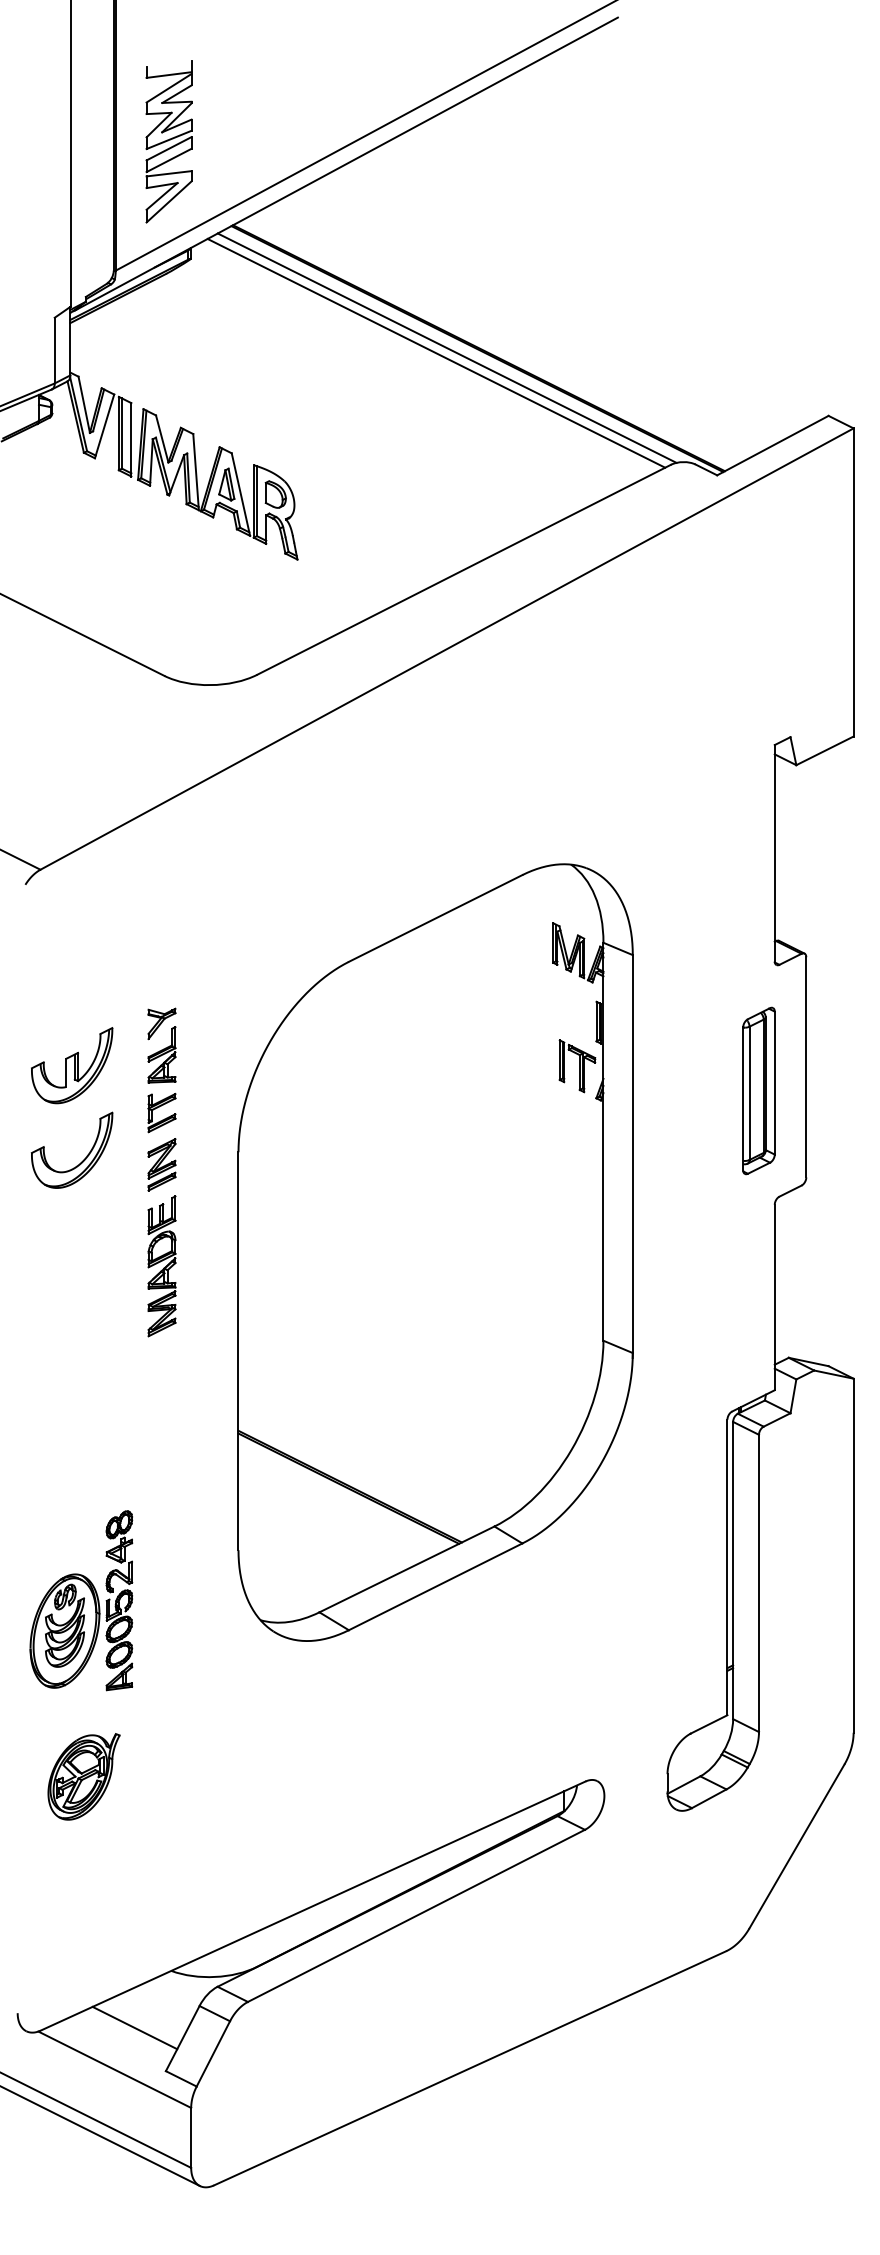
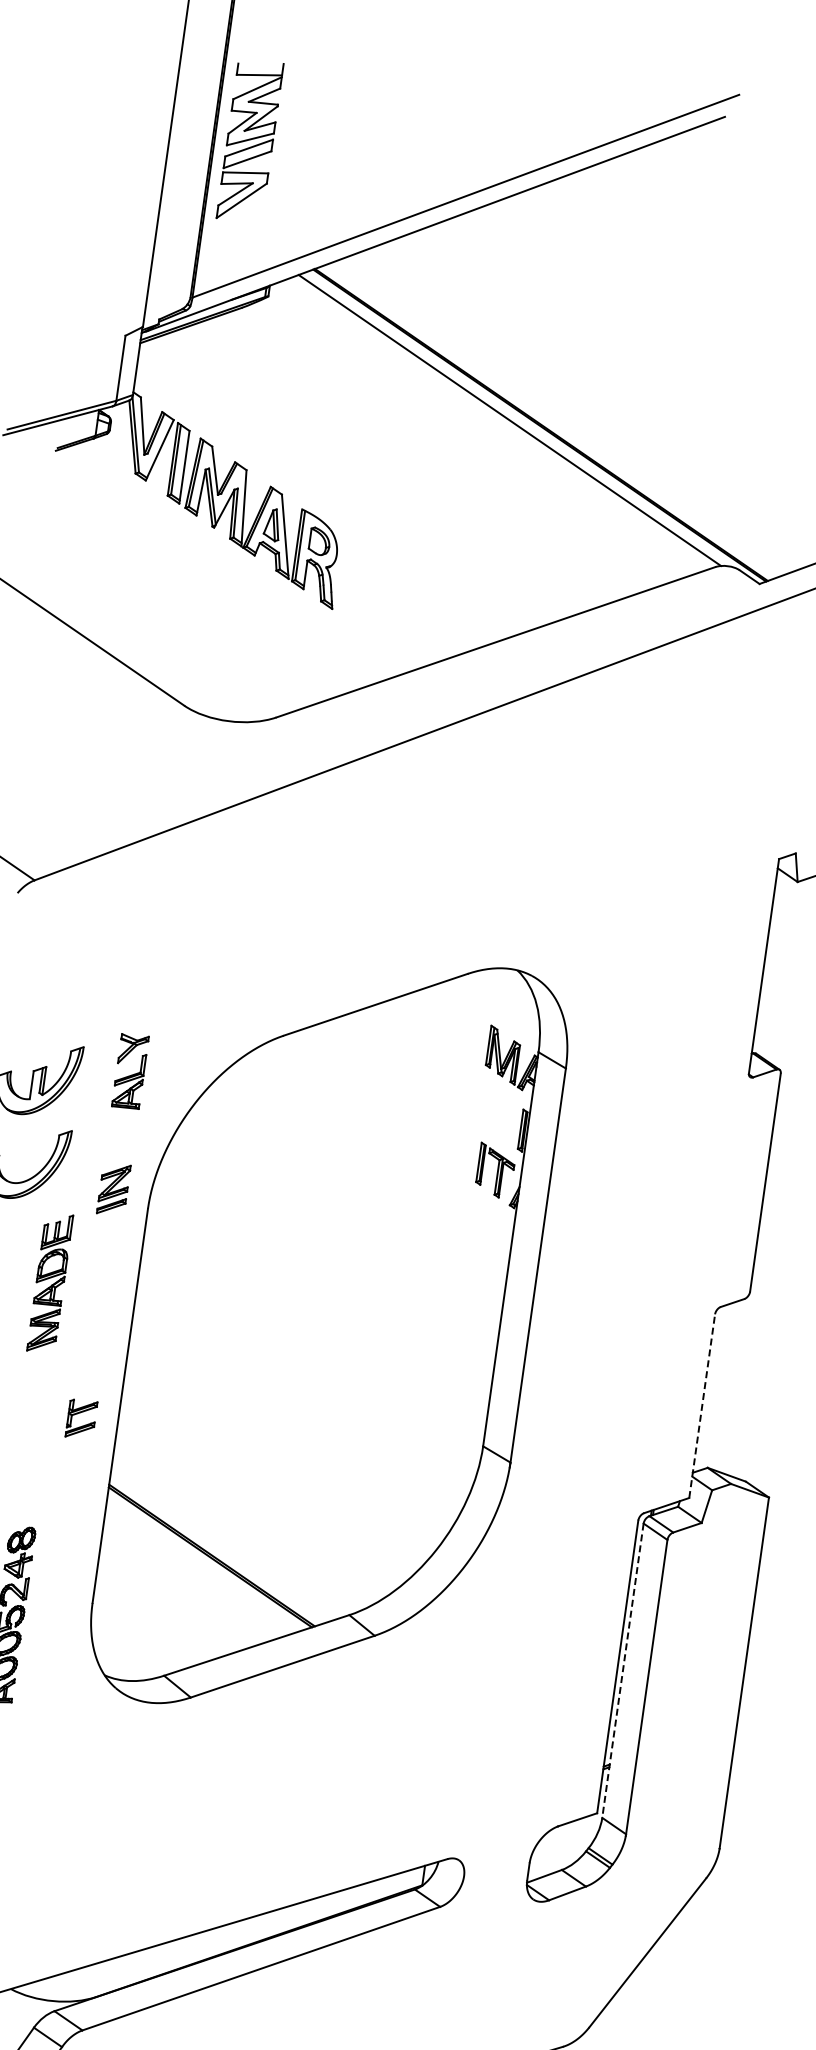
part: (168, 141) -> (249, 140), moved
line: (436, 352) -> (498, 423), removed
part: (758, 1090) -> (714, 1198), removed
part: (161, 1113) -> (80, 1419), moved
part: (435, 1252) -> (329, 1335), moved
part: (161, 1266) -> (49, 1283), moved
line: (774, 1297) -> (701, 1406), solid -> dashed
line: (733, 1570) -> (623, 1670), solid -> dashed

